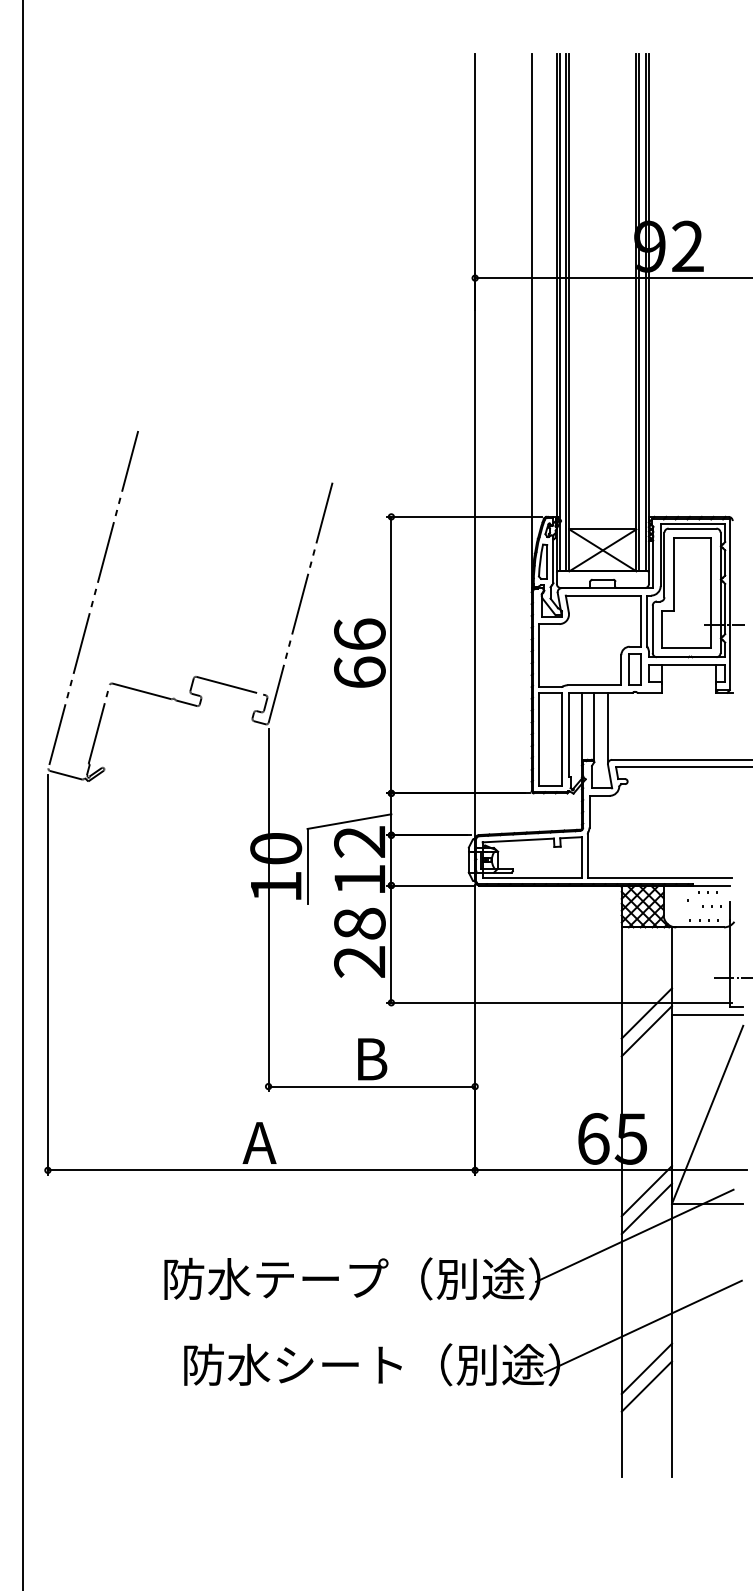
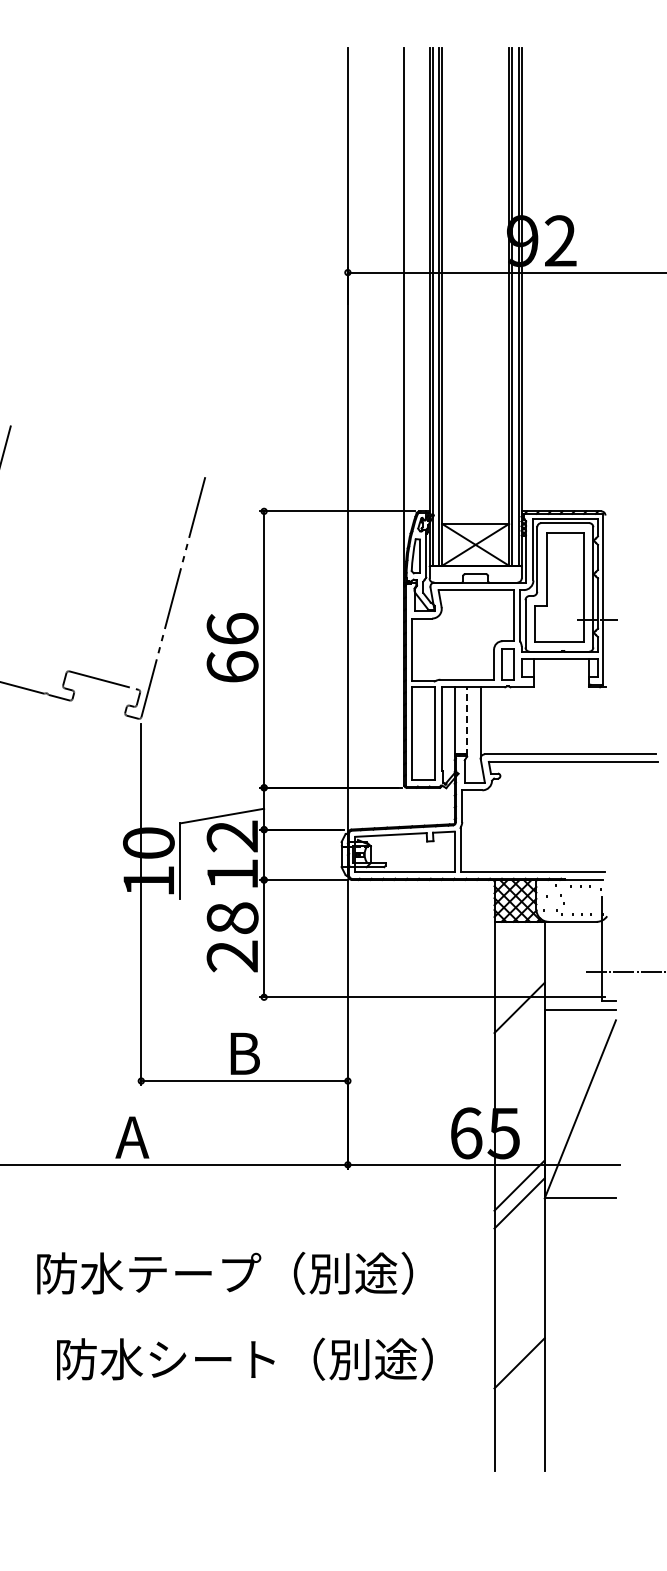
line: (594, 727) -> (467, 721), solid -> dashed
line: (646, 1031) -> (519, 1025), removed
line: (634, 1235) -> (507, 1229), removed
line: (642, 1326) -> (515, 1320), removed
line: (646, 1386) -> (519, 1380), removed

